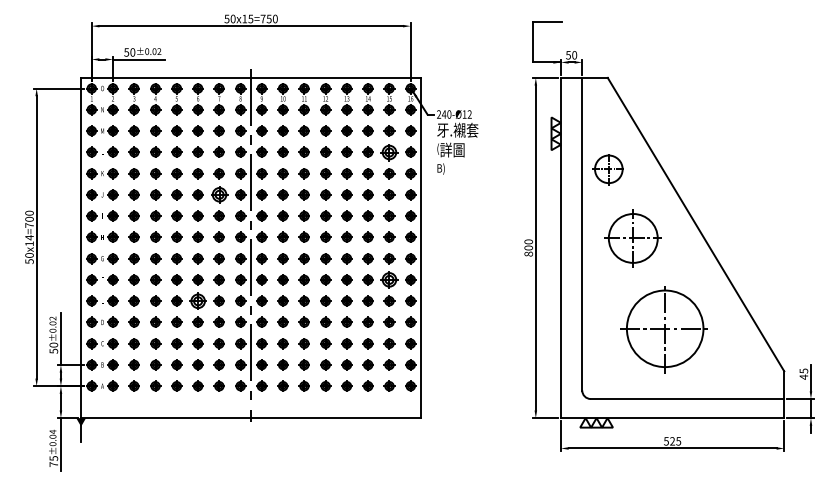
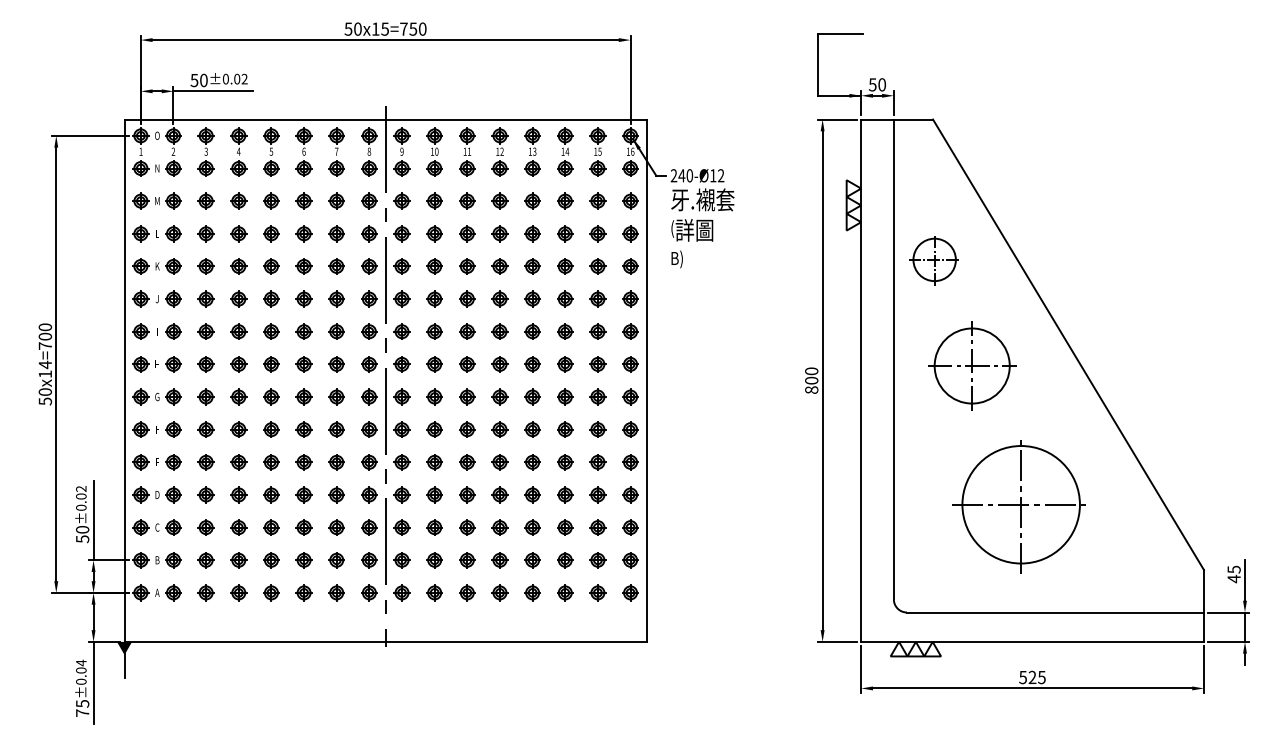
part: (389, 151) -> (597, 232), size x0.62
part: (218, 194) -> (335, 298), size x0.62
part: (389, 279) -> (597, 429), size x0.62
part: (197, 300) -> (303, 461), size x0.62

